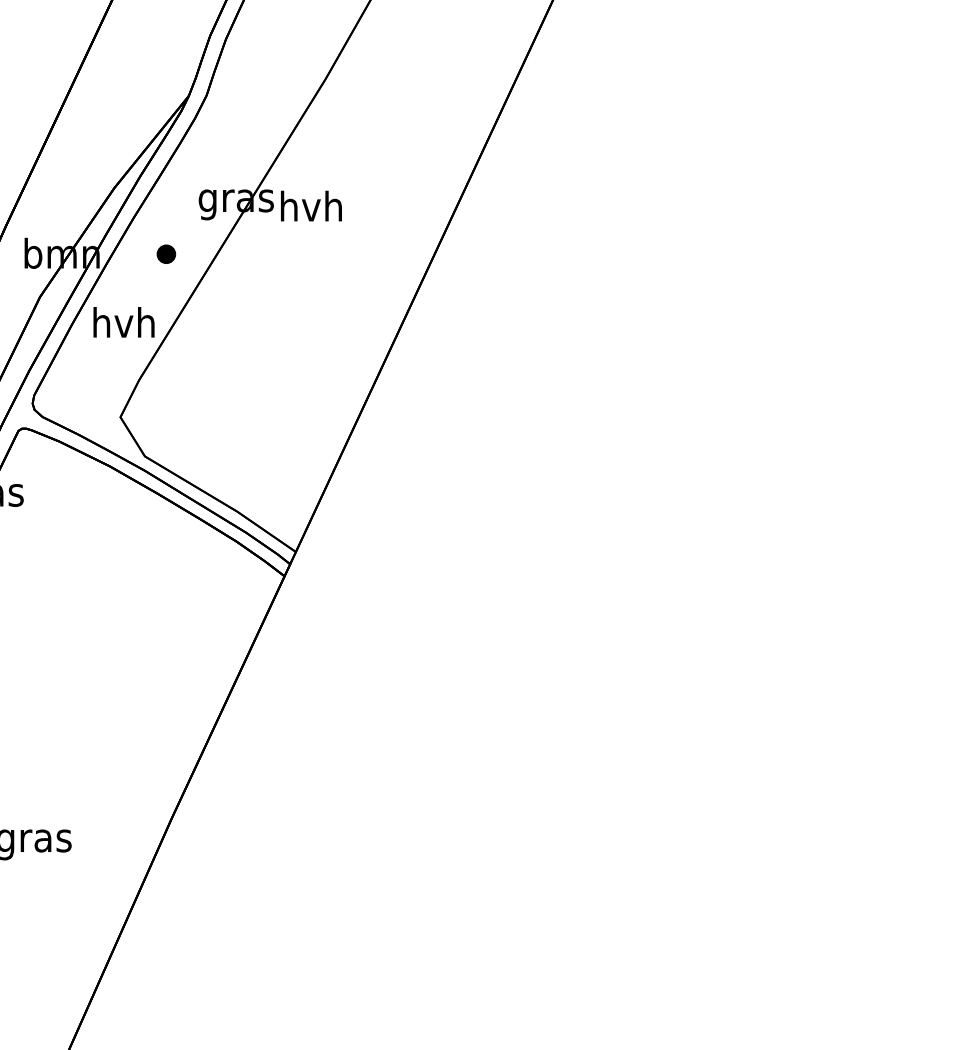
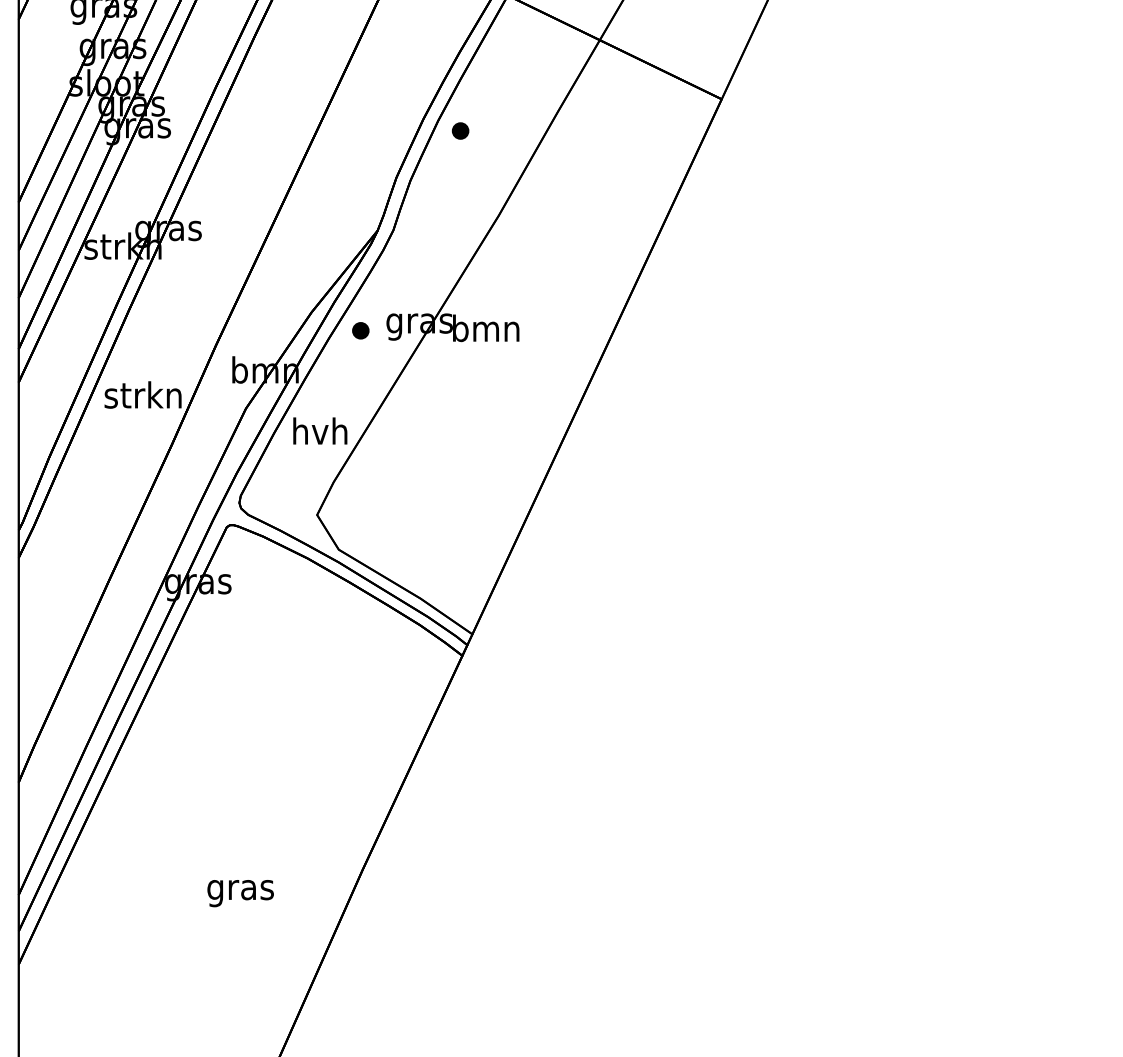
text: (311, 206) -> (486, 328), hvh -> bmn
part: (166, 253) -> (360, 330), moved

